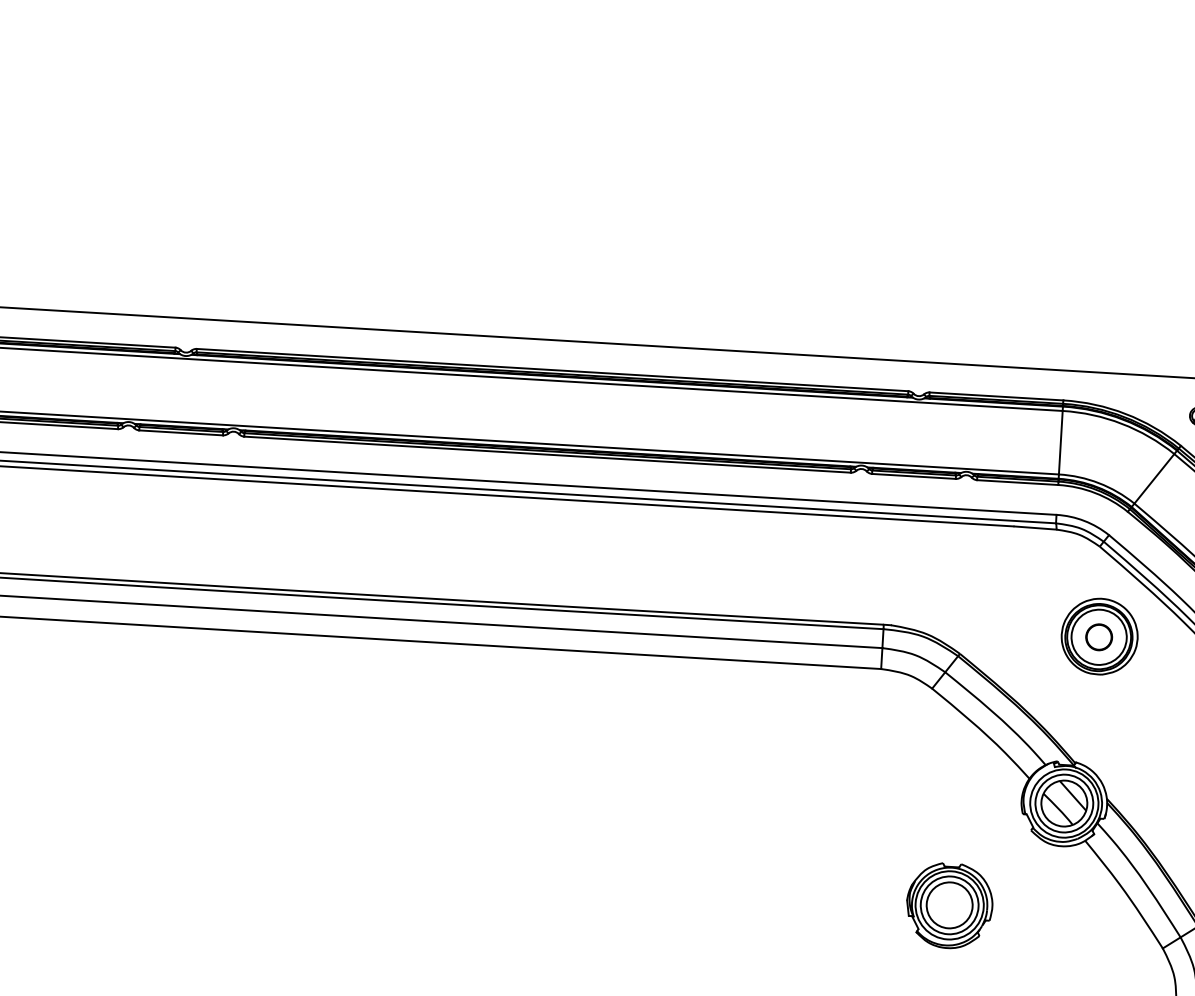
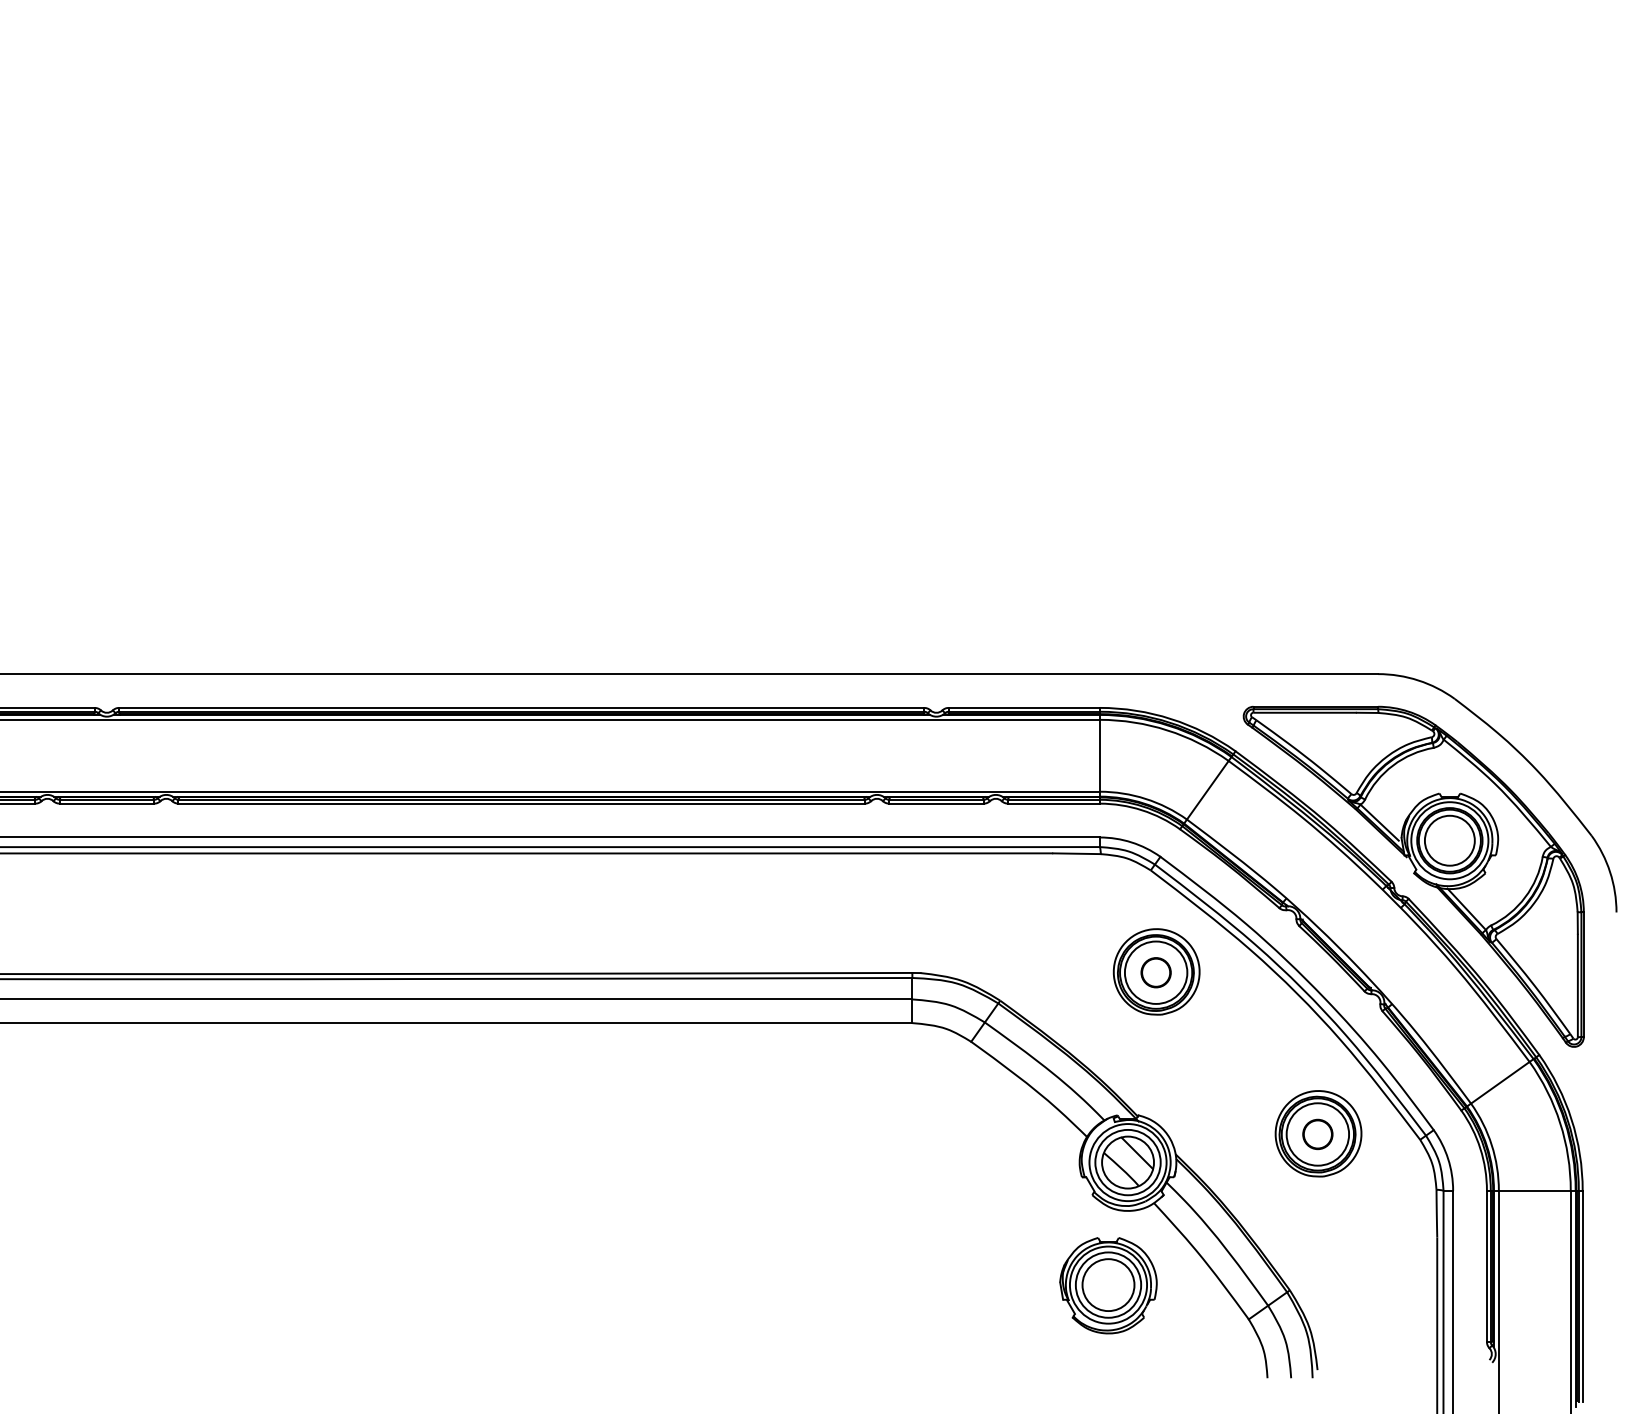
part: (949, 905) -> (1108, 1285), moved

